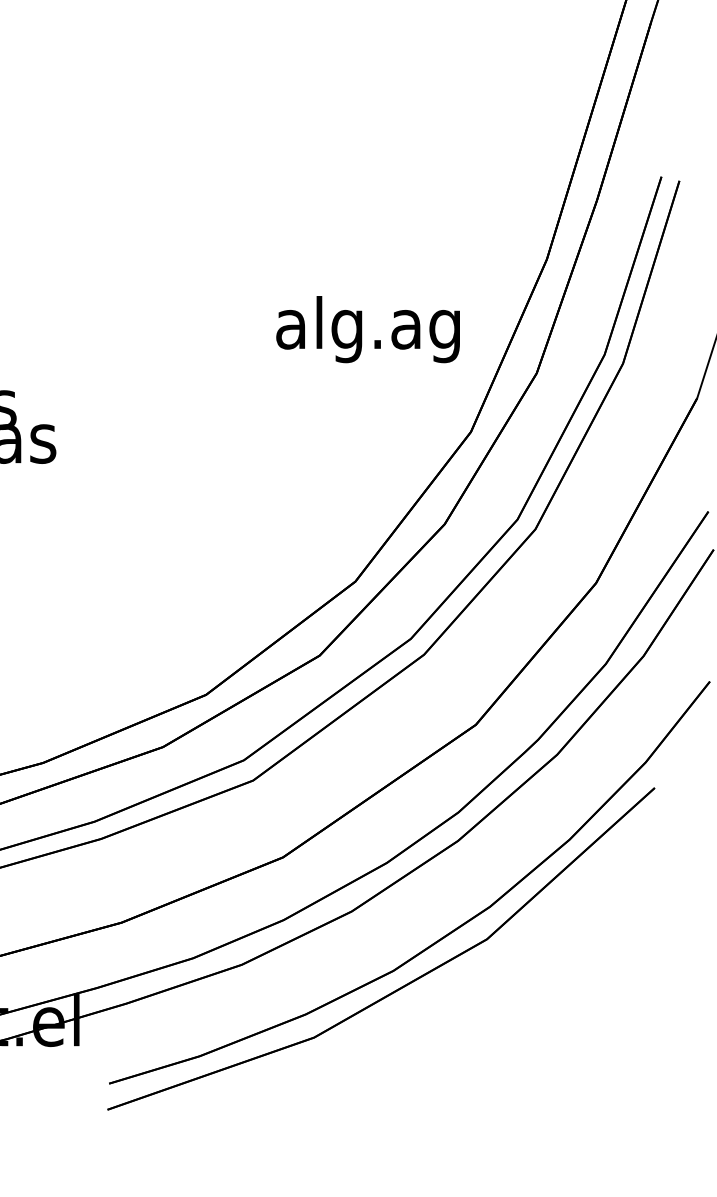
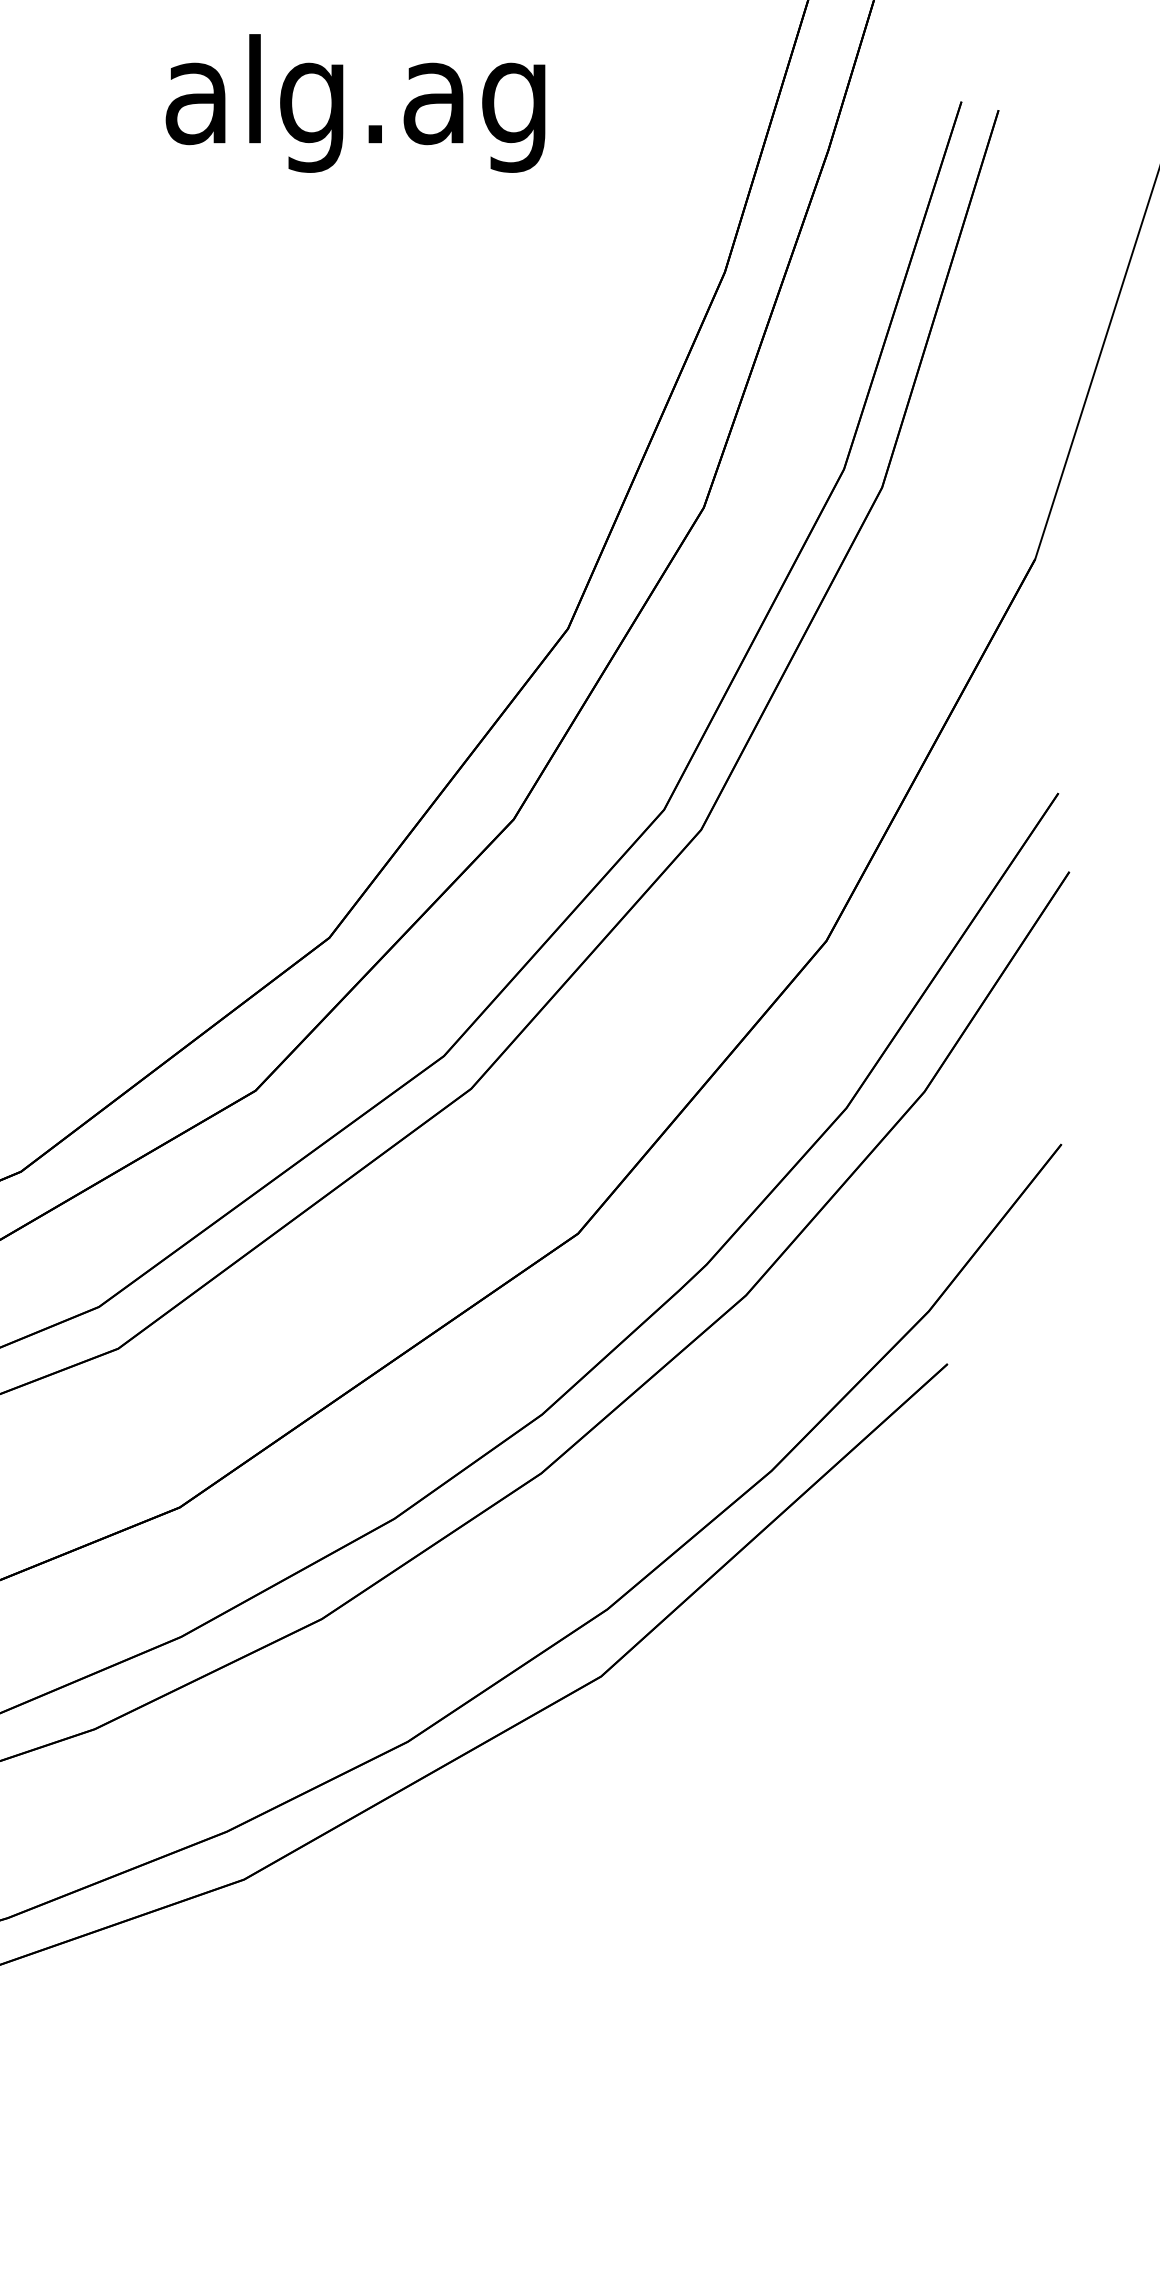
text: (367, 329) -> (354, 103), moved

